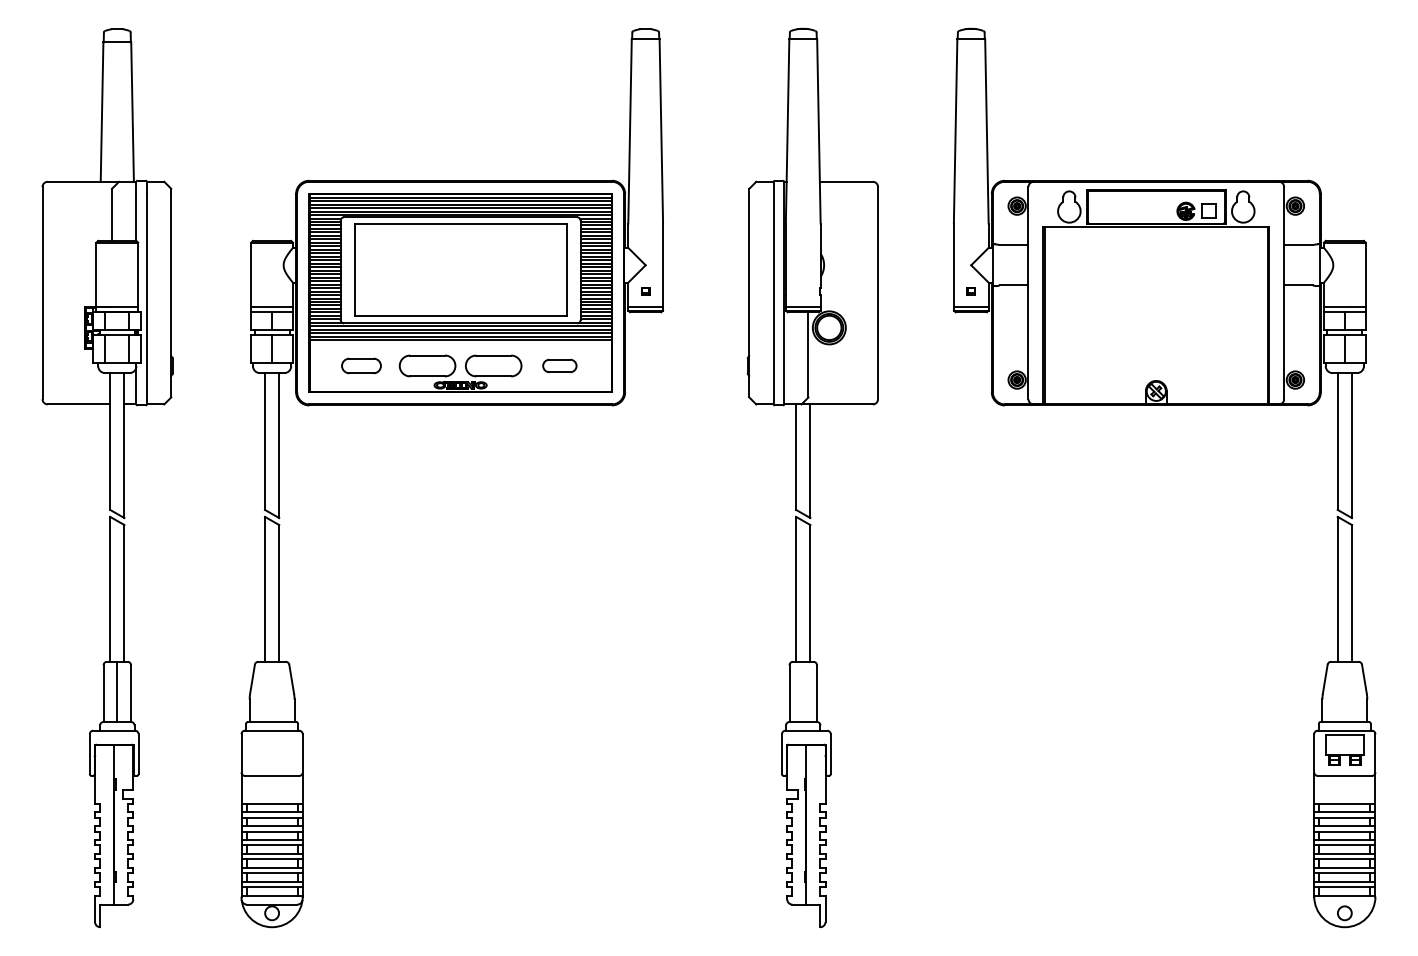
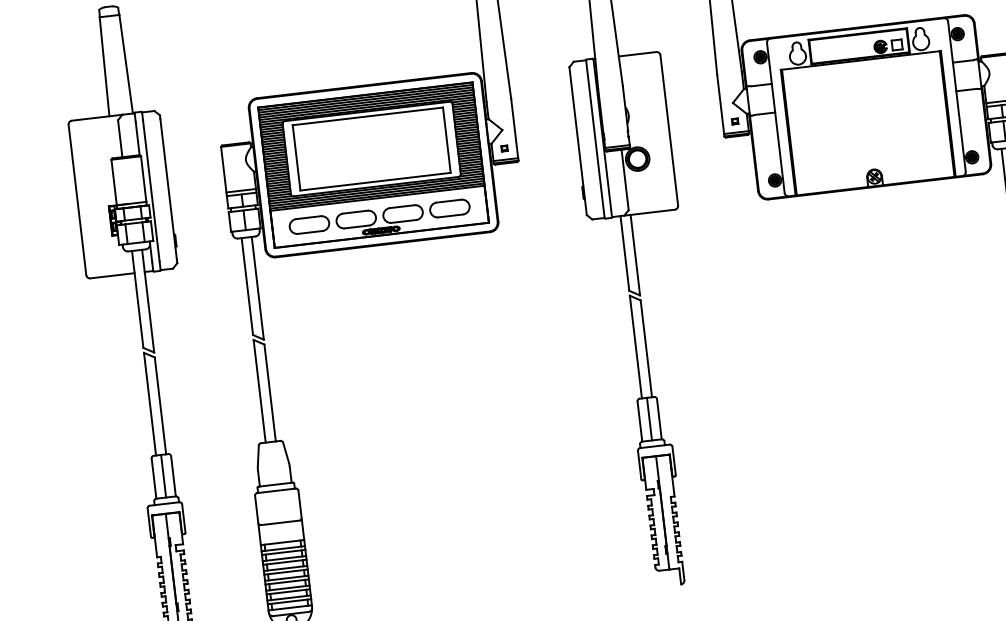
part: (361, 365) -> (309, 224), size x1.43
part: (559, 365) -> (449, 208), size x1.67
line: (803, 691) -> (649, 418), added

